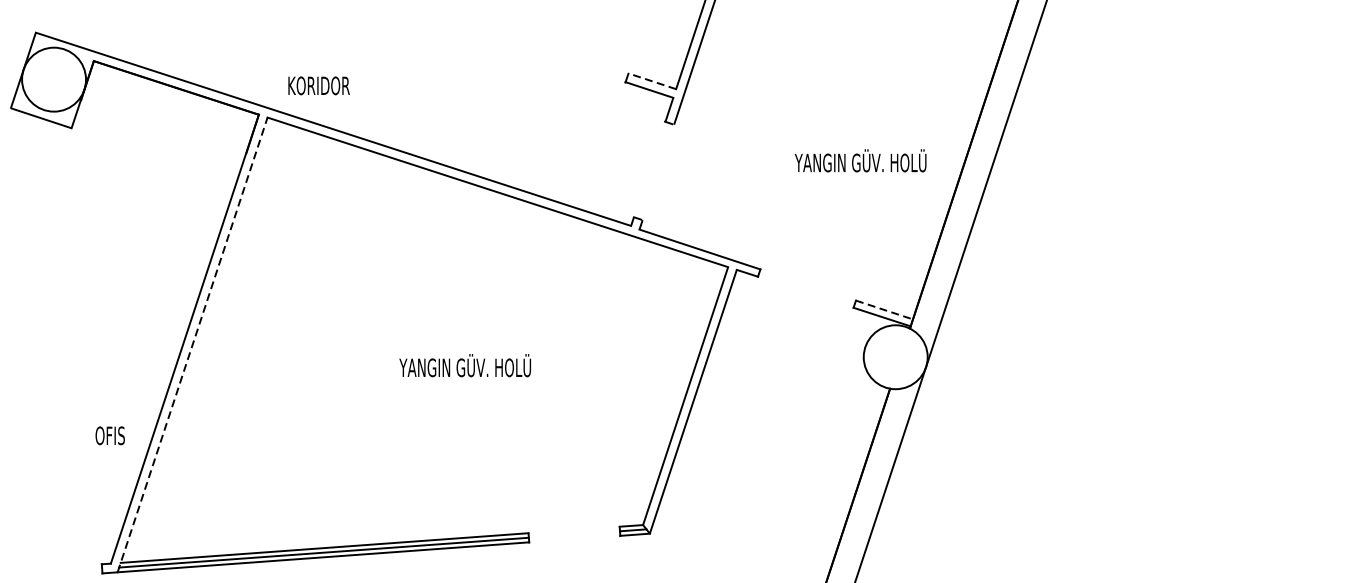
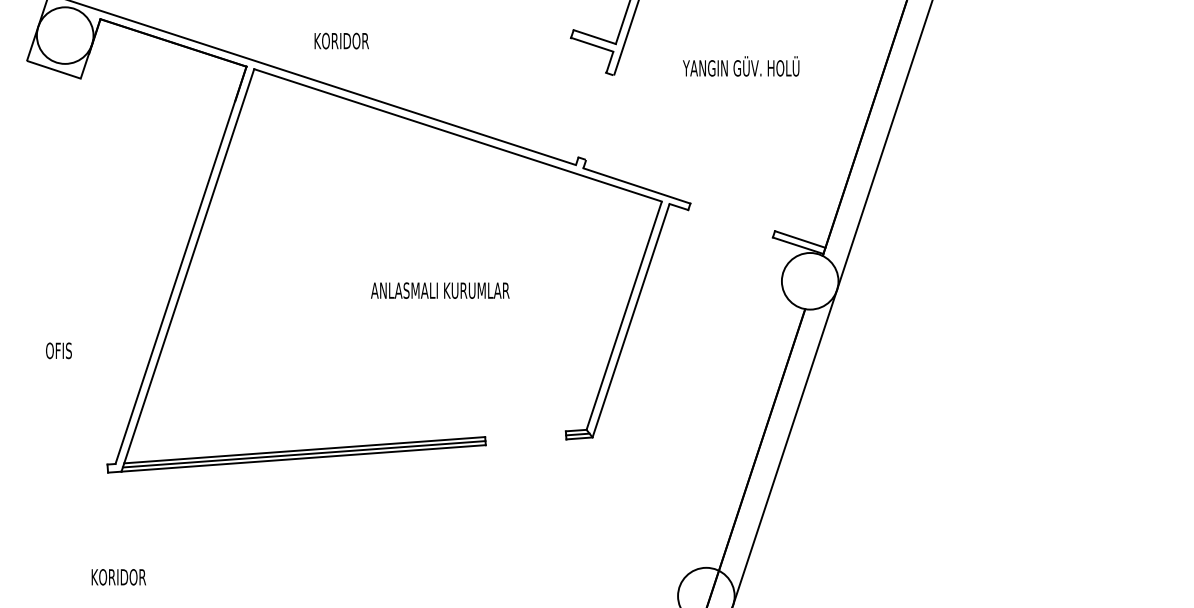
line: (652, 80) -> (594, 36), dashed -> solid
text: (318, 85) -> (341, 40), moved
text: (861, 160) -> (741, 66), moved
line: (884, 310) -> (800, 239), dashed -> solid
line: (192, 345) -> (187, 270), dashed -> solid
text: (478, 365) -> (440, 288), YANGIN GÜV. HOLÜ -> ANLASMALI KURUMLAR
text: (109, 435) -> (58, 350), moved

